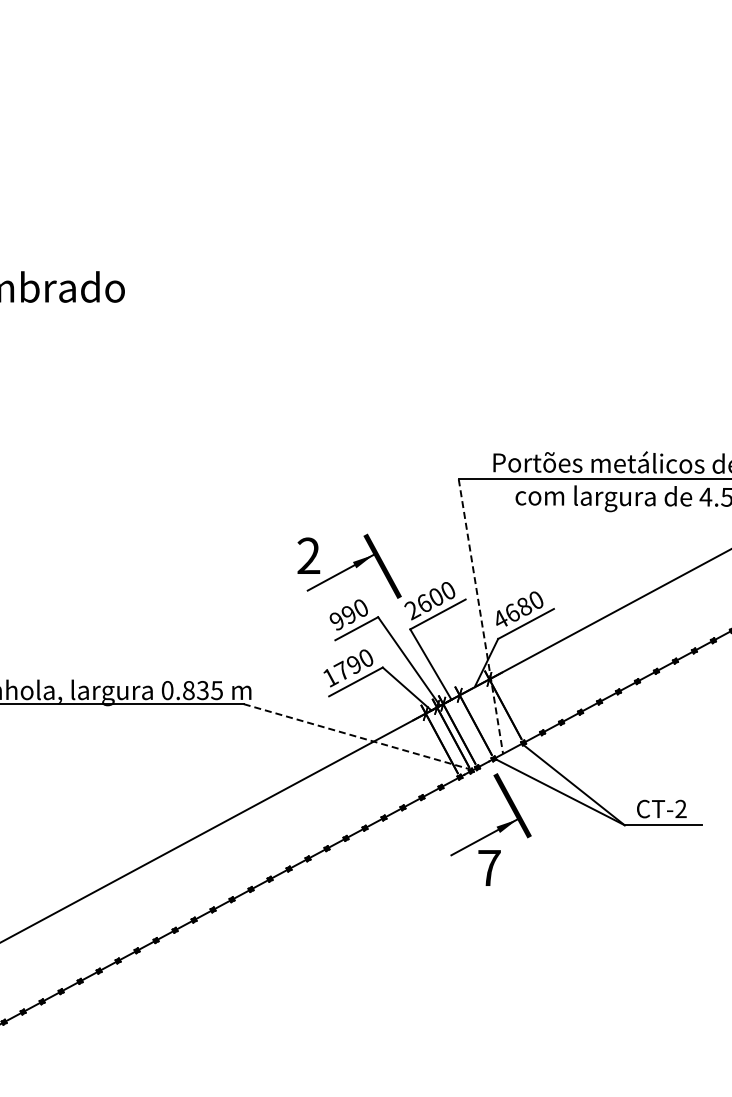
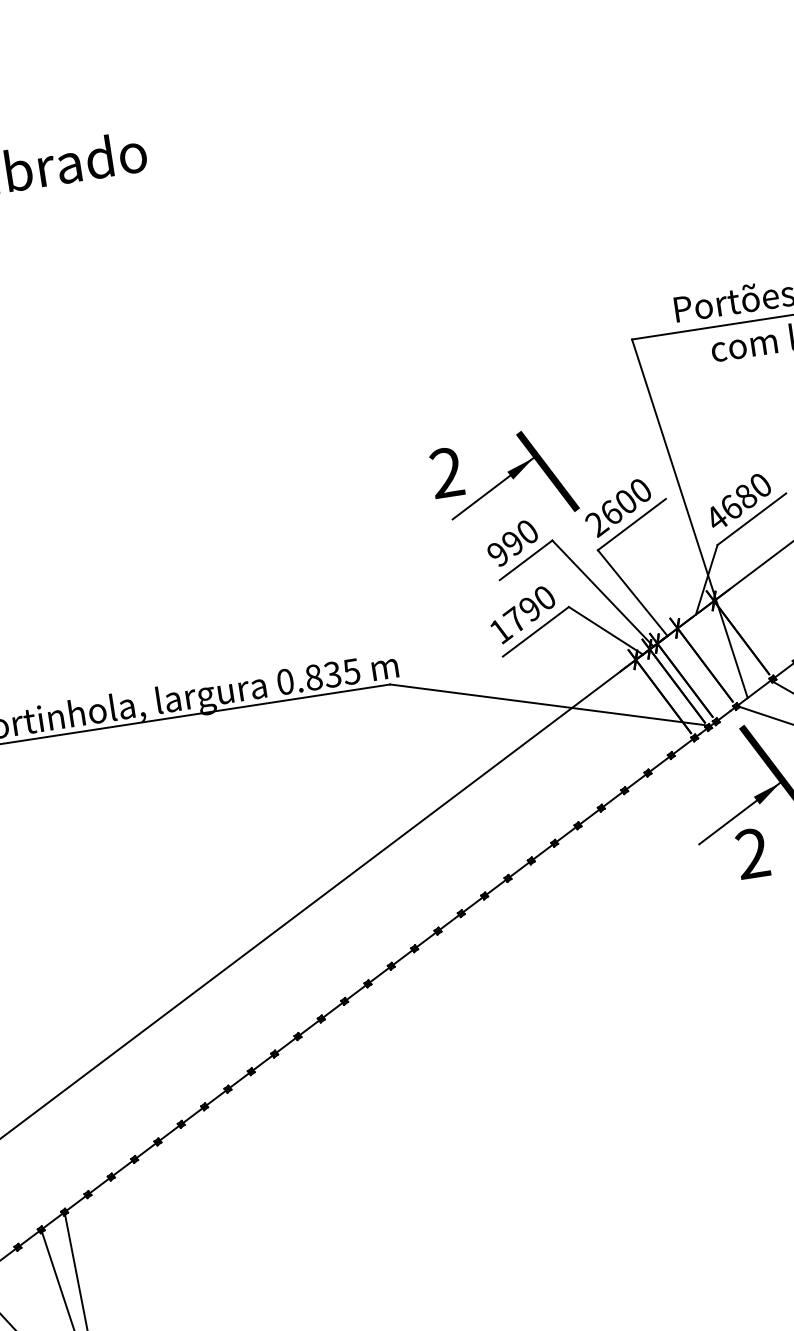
line: (481, 617) -> (690, 519), dashed -> solid
line: (357, 736) -> (549, 704), dashed -> solid
text: (489, 867) -> (752, 852), 7 -> 2

